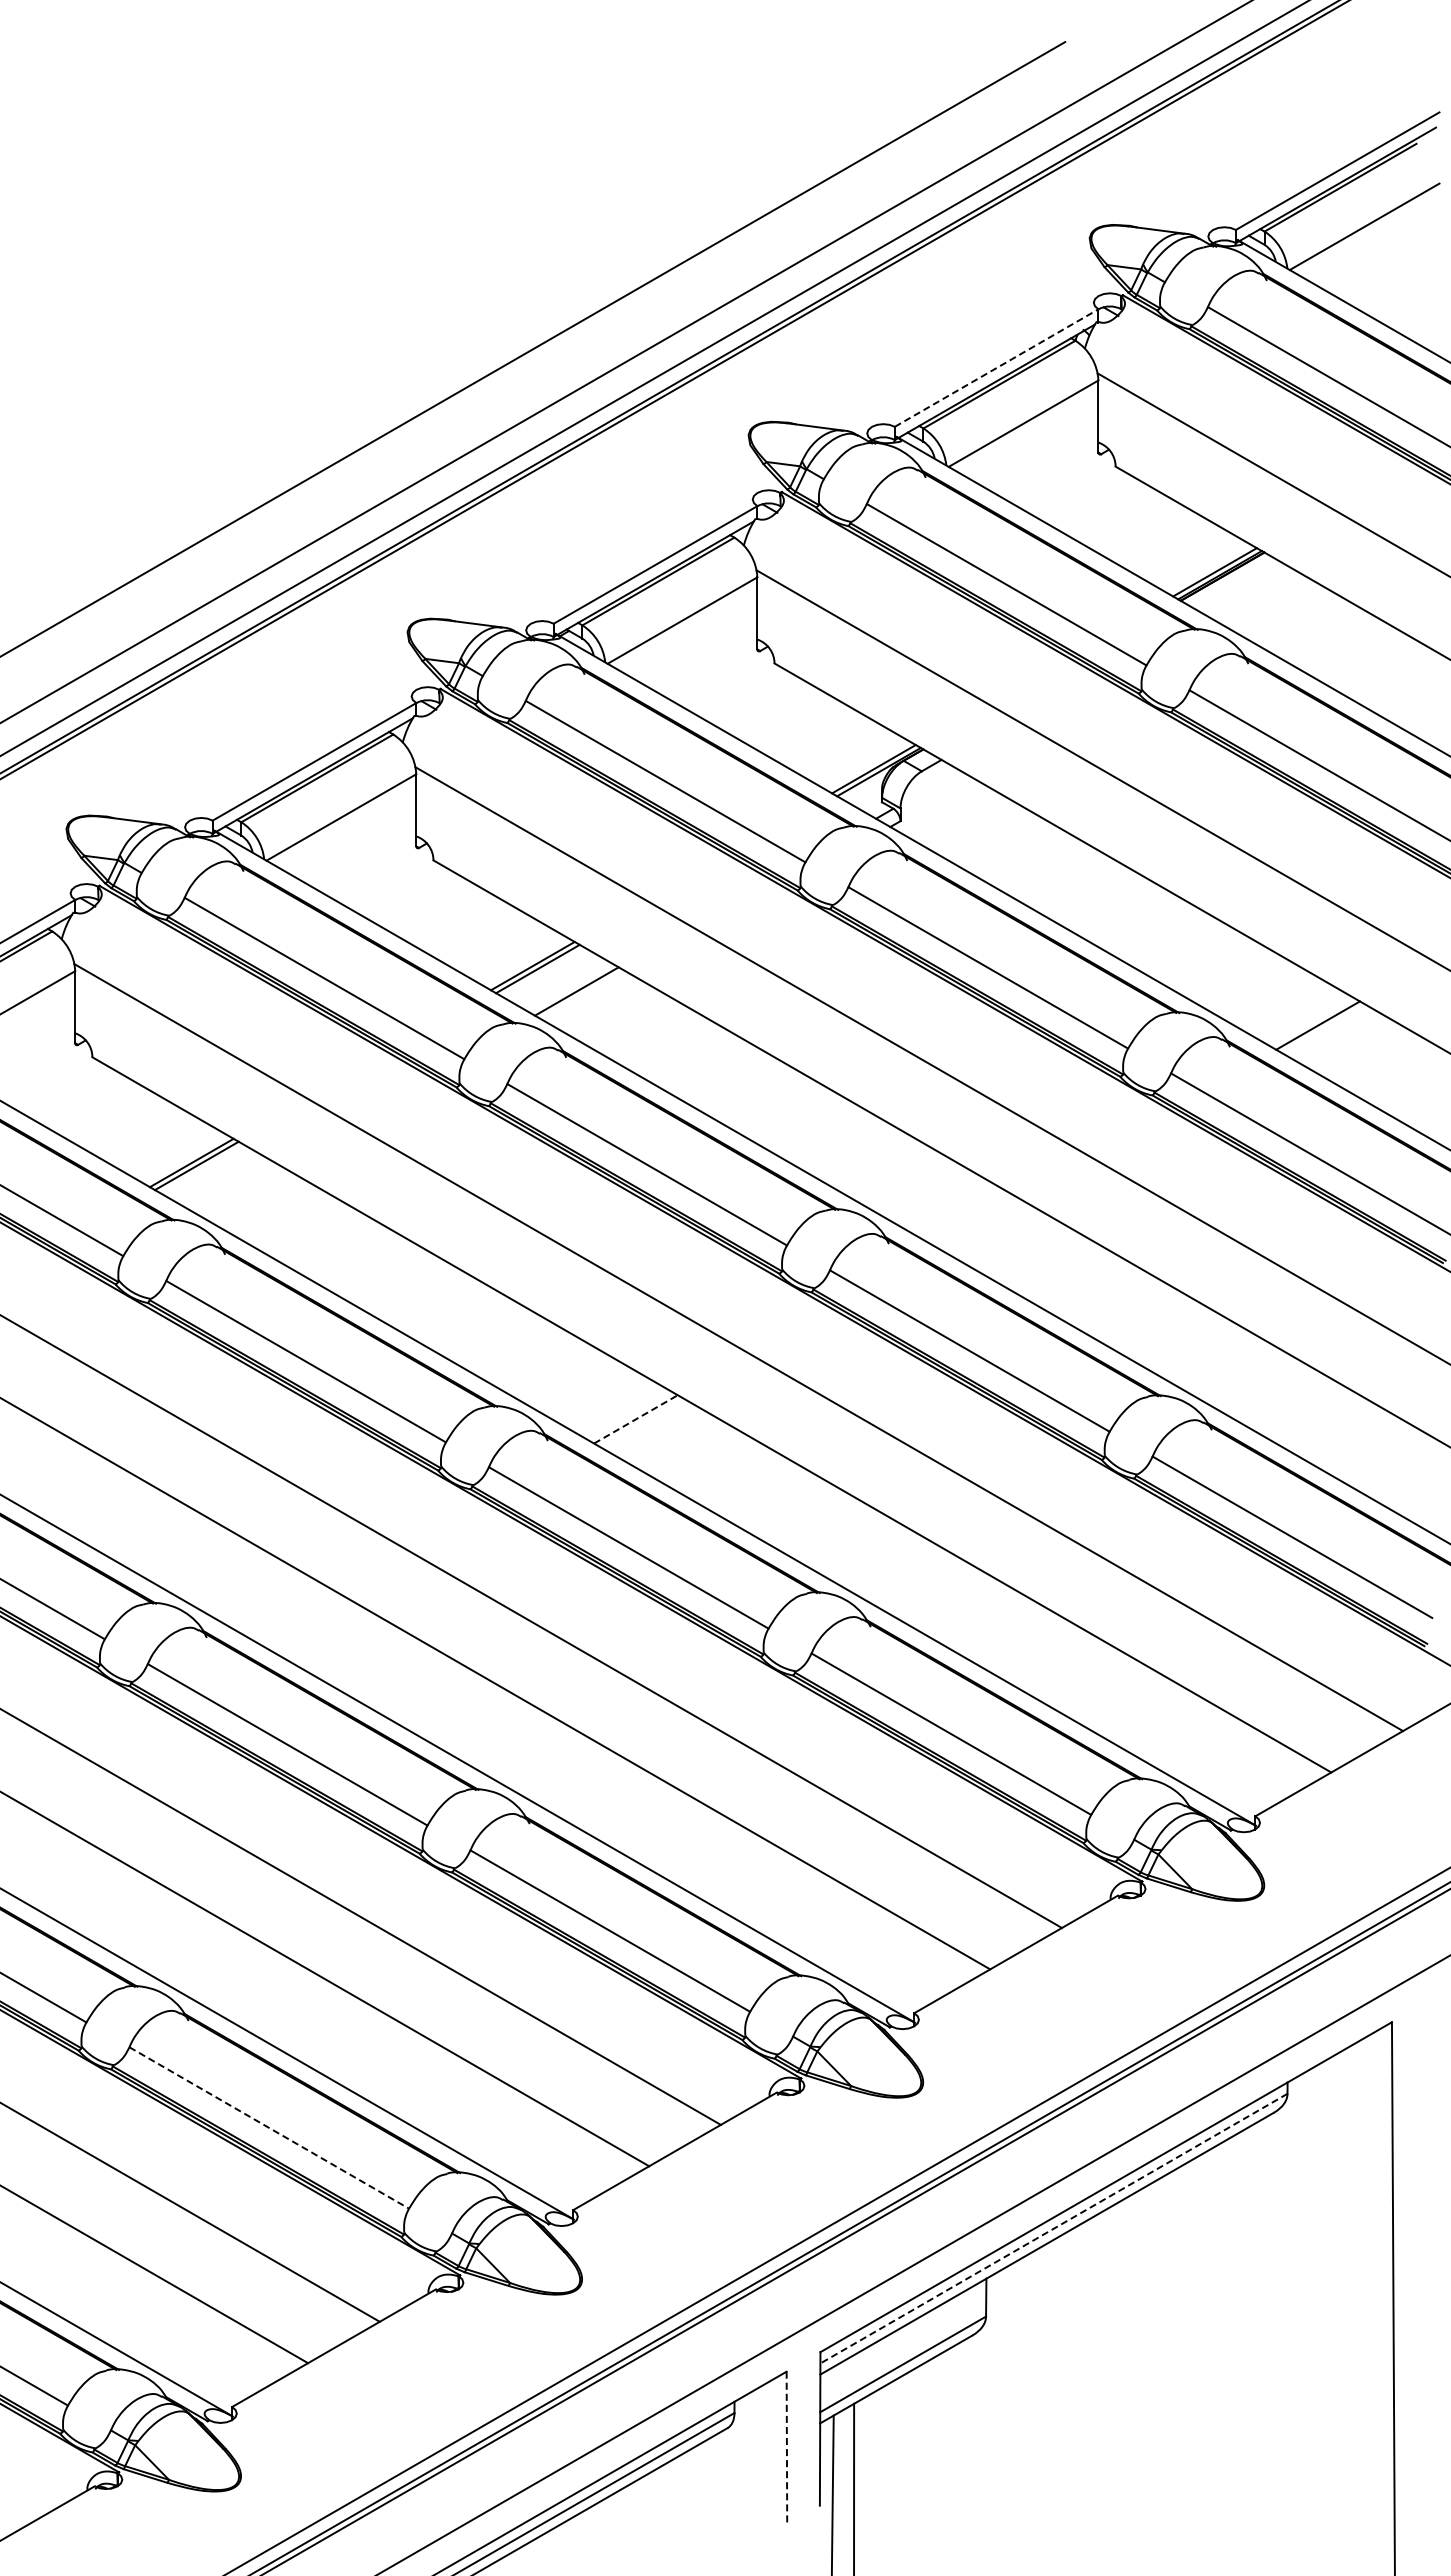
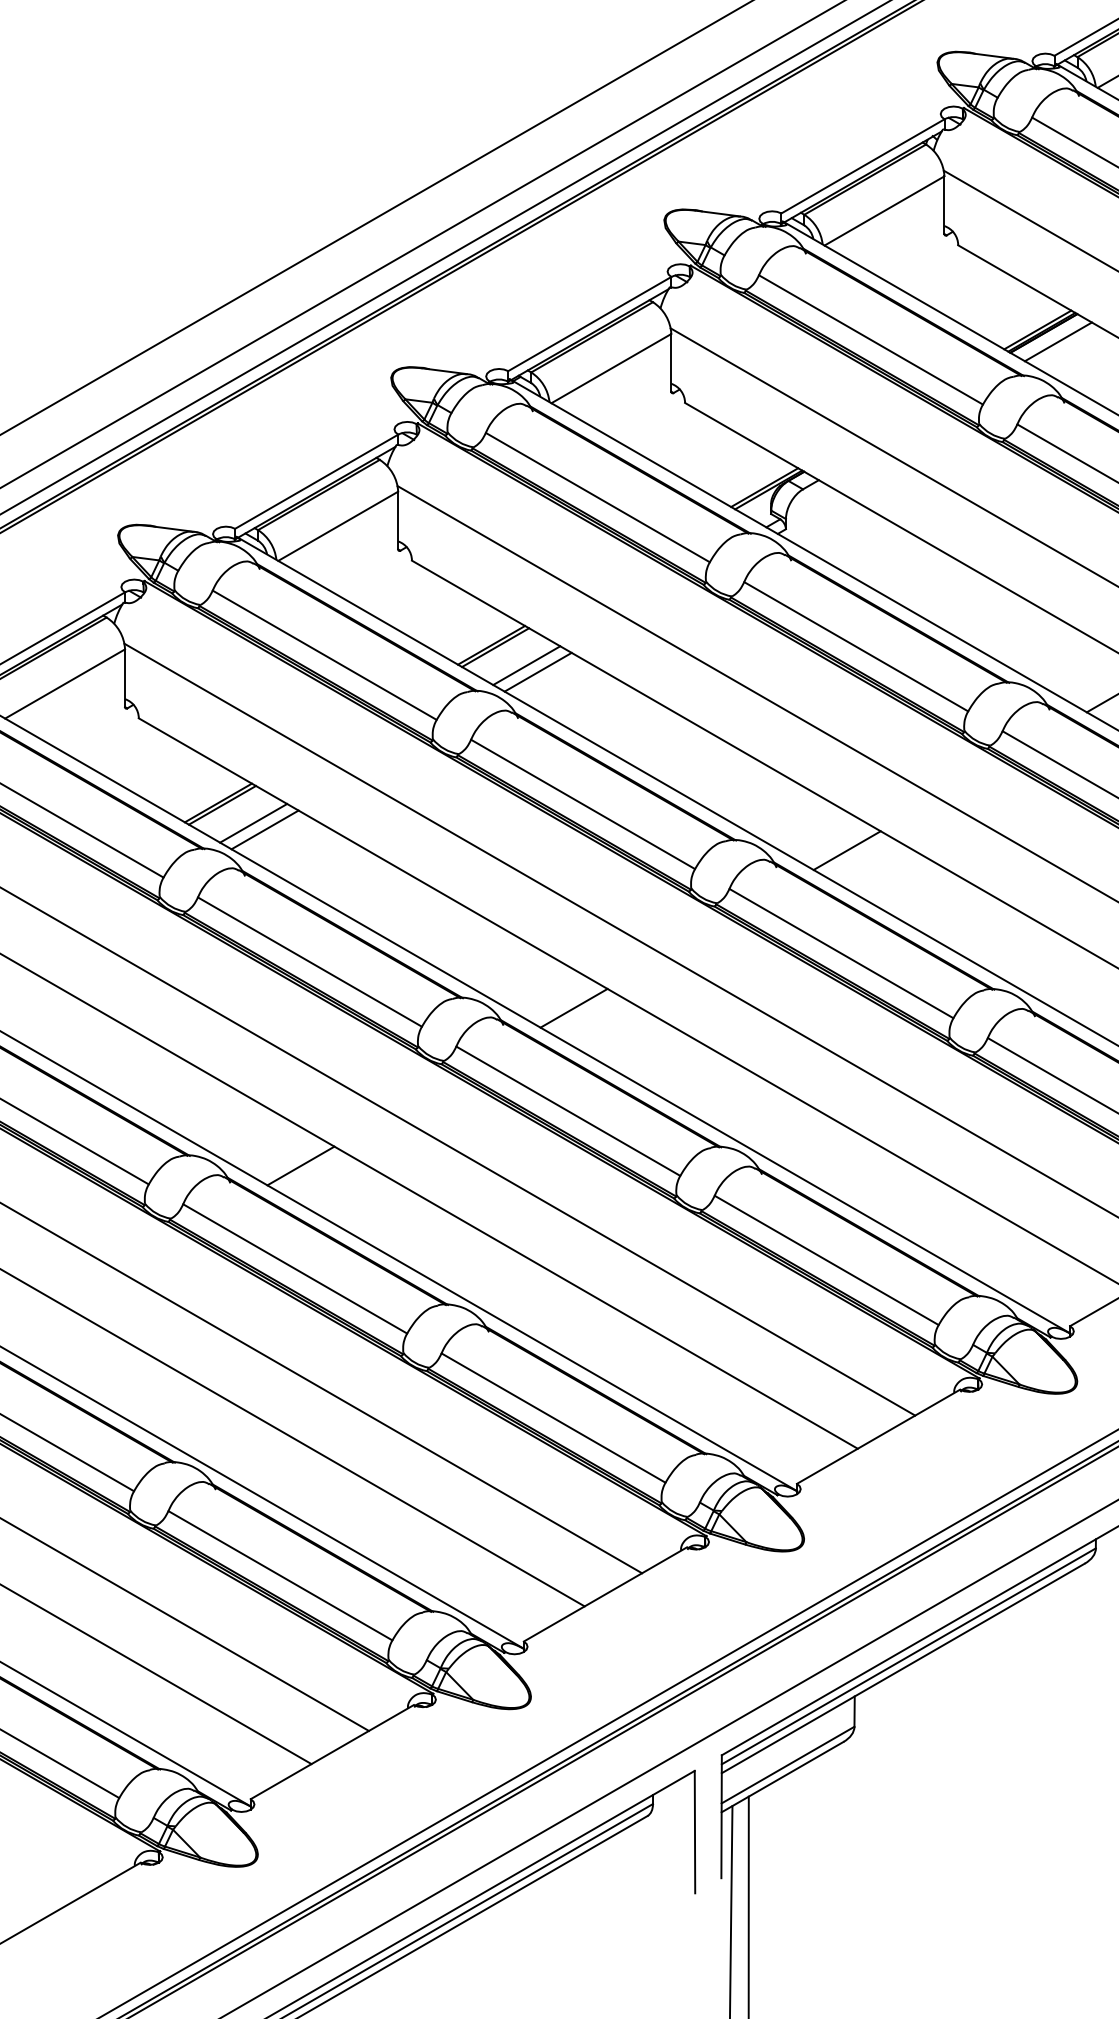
line: (996, 368) -> (862, 166), dashed -> solid
line: (1240, 587) -> (1058, 342), added
line: (591, 999) -> (538, 672), added
line: (235, 1188) -> (253, 823), added
line: (249, 1196) -> (264, 829), added
line: (976, 1222) -> (846, 850), added
line: (636, 1419) -> (574, 1008), dashed -> solid
line: (294, 1616) -> (300, 1166), added
line: (269, 2128) -> (280, 1576), dashed -> solid
line: (1053, 2228) -> (908, 1656), dashed -> solid
line: (786, 2448) -> (694, 1832), dashed -> solid

